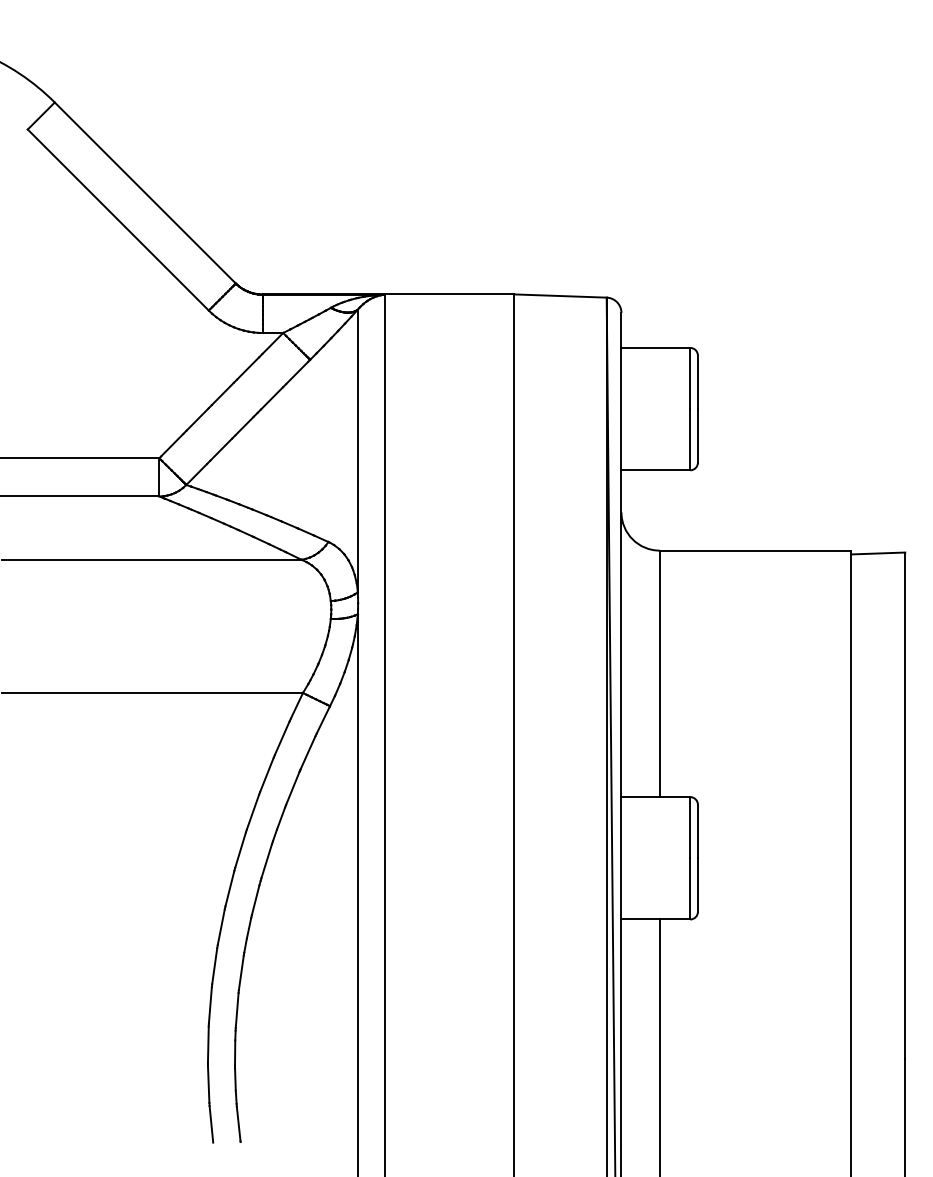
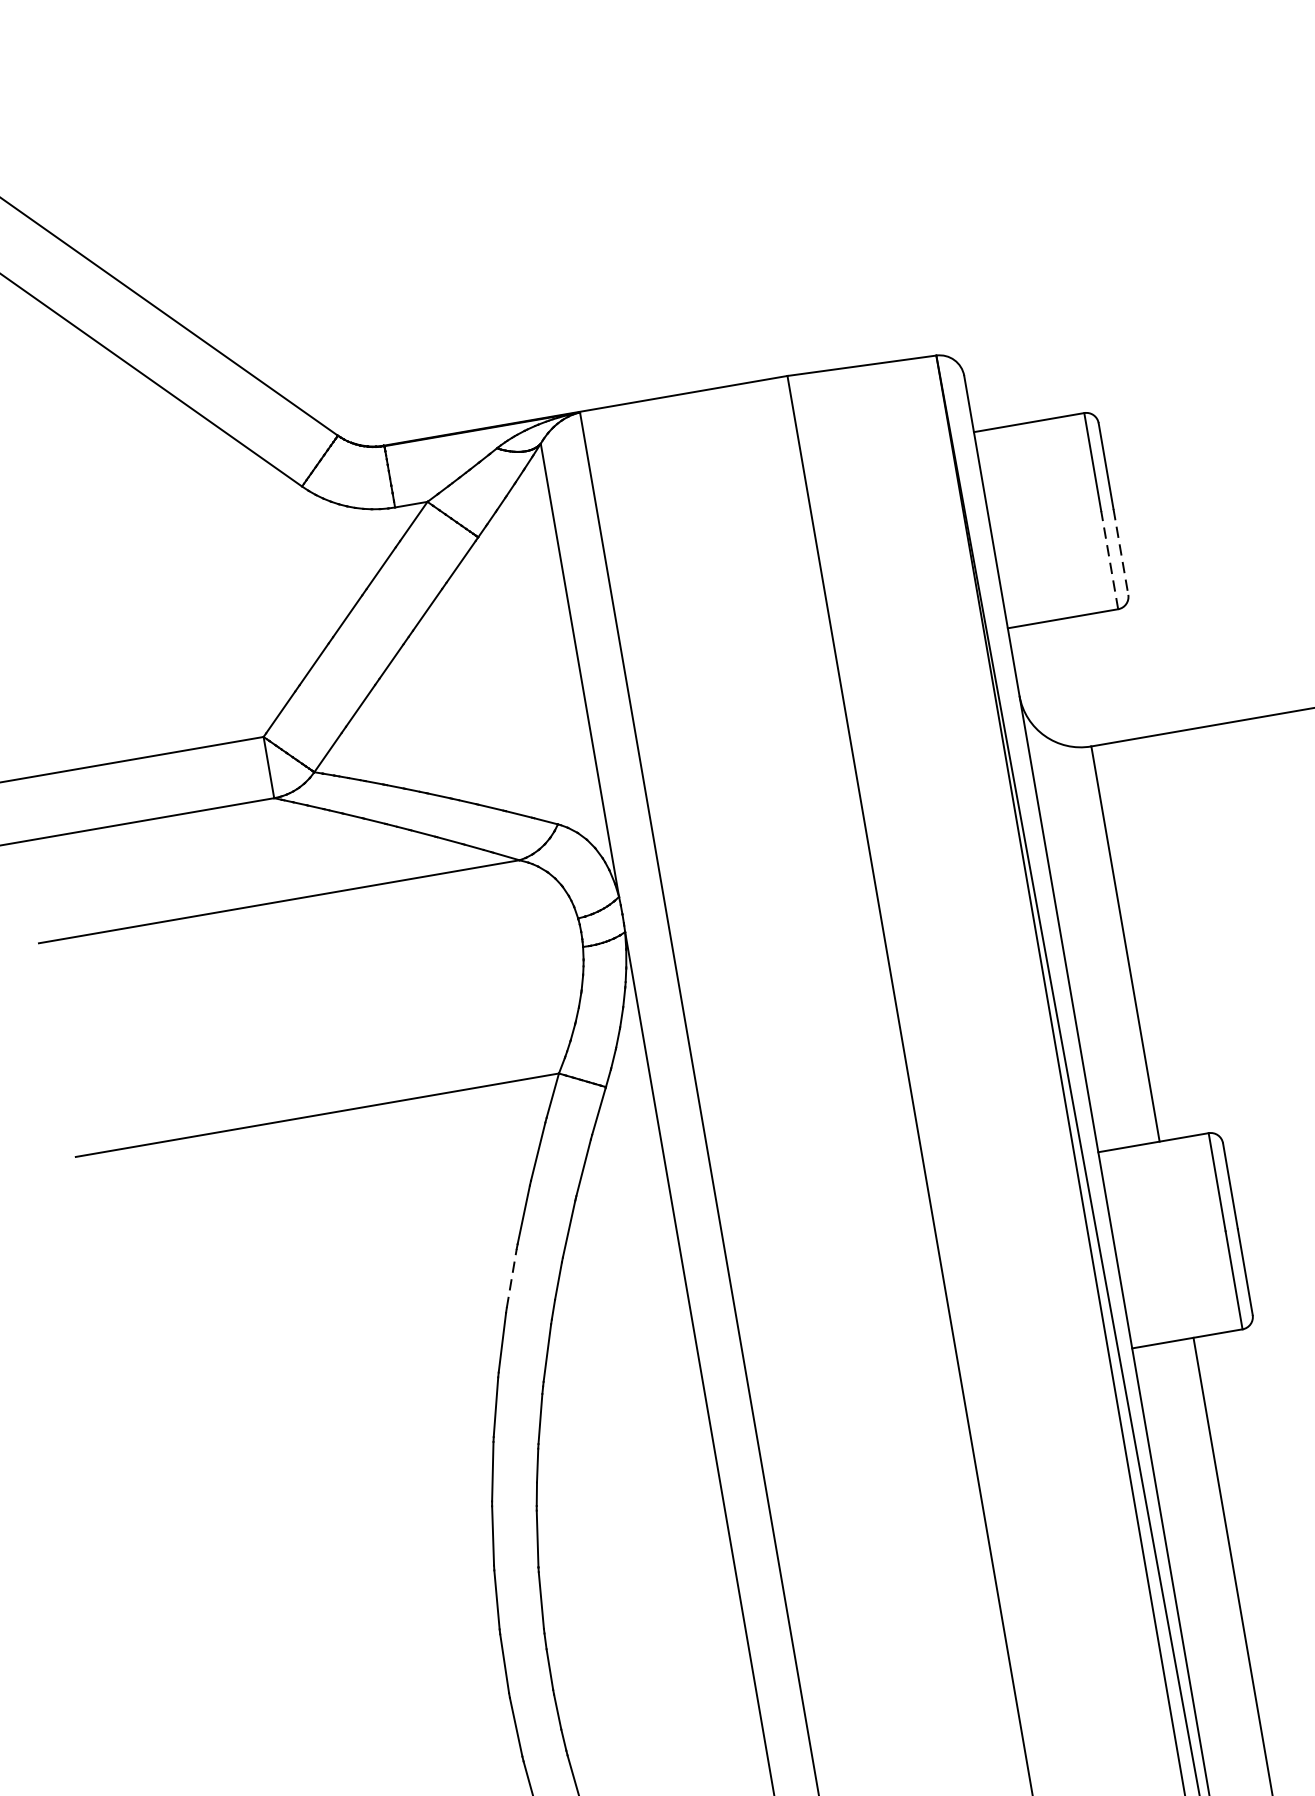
line: (697, 435) -> (1120, 551), solid -> dashed
line: (690, 439) -> (1109, 559), solid -> dashed
line: (253, 811) -> (512, 1277), solid -> dashed

